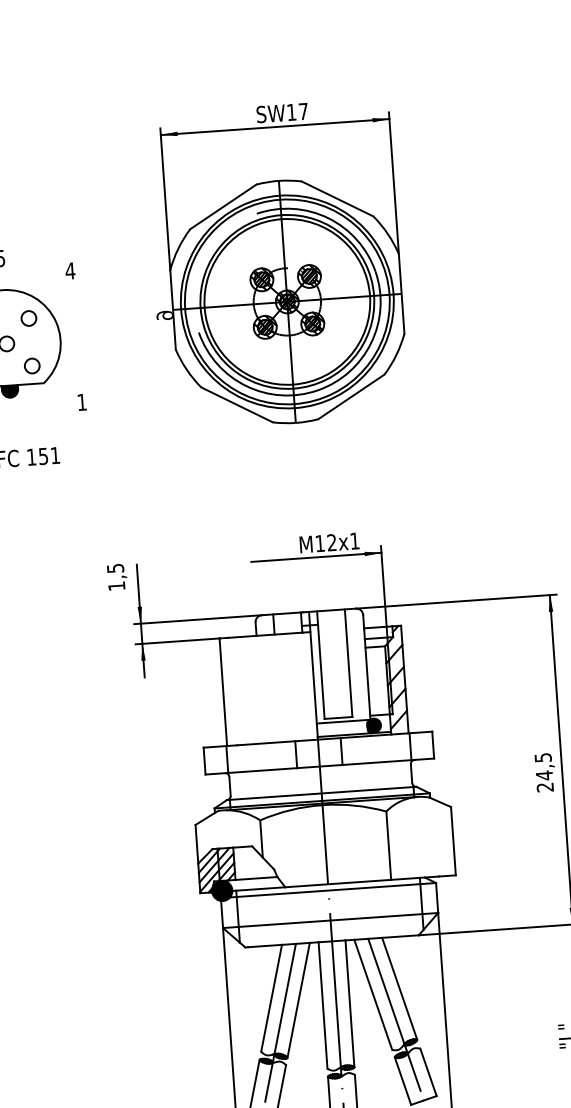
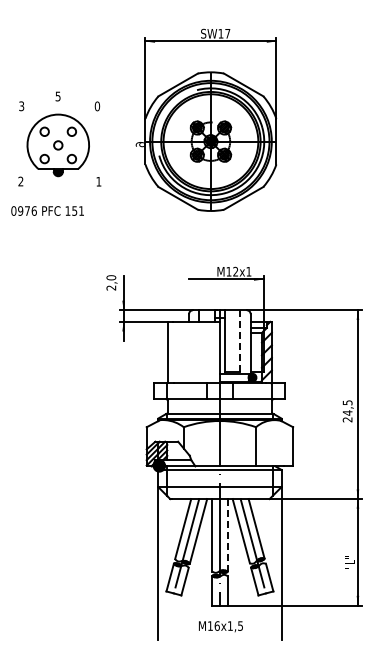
part: (276, 263) -> (206, 119), moved
text: (70, 271) -> (97, 106), 4 -> 0
text: (116, 576) -> (111, 282), 1,5 -> 2,0
line: (348, 663) -> (240, 341), solid -> dashed
line: (349, 1004) -> (227, 535), solid -> dashed

